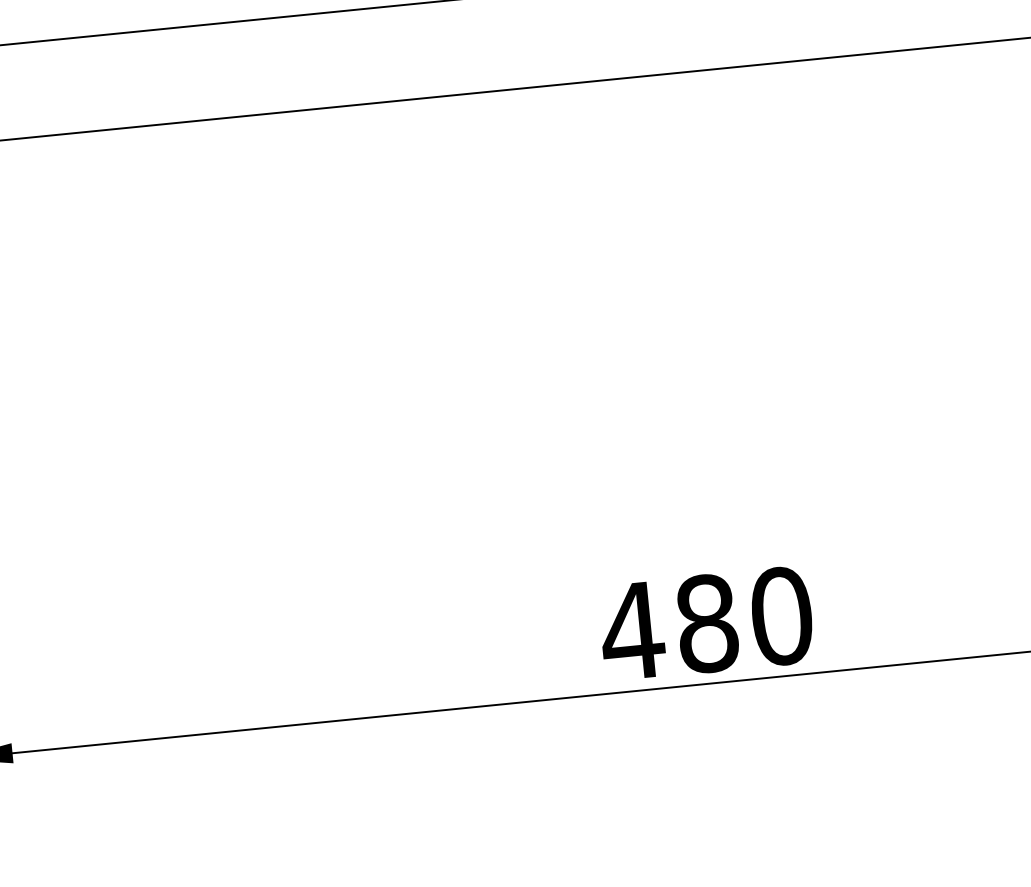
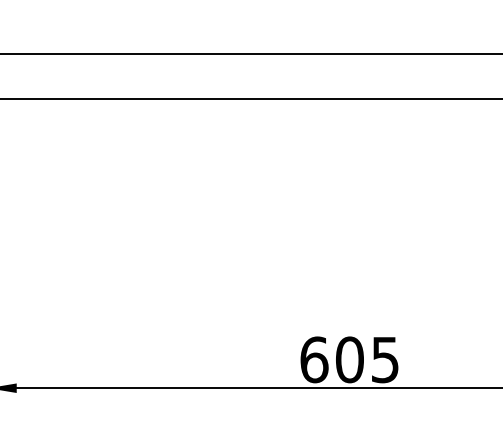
text: (706, 622) -> (349, 359), 480 -> 605

